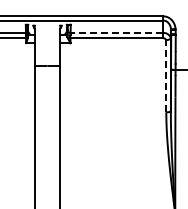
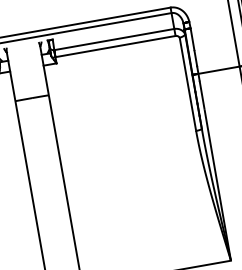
line: (116, 32) -> (113, 39), dashed -> solid
line: (166, 75) -> (187, 83), dashed -> solid

